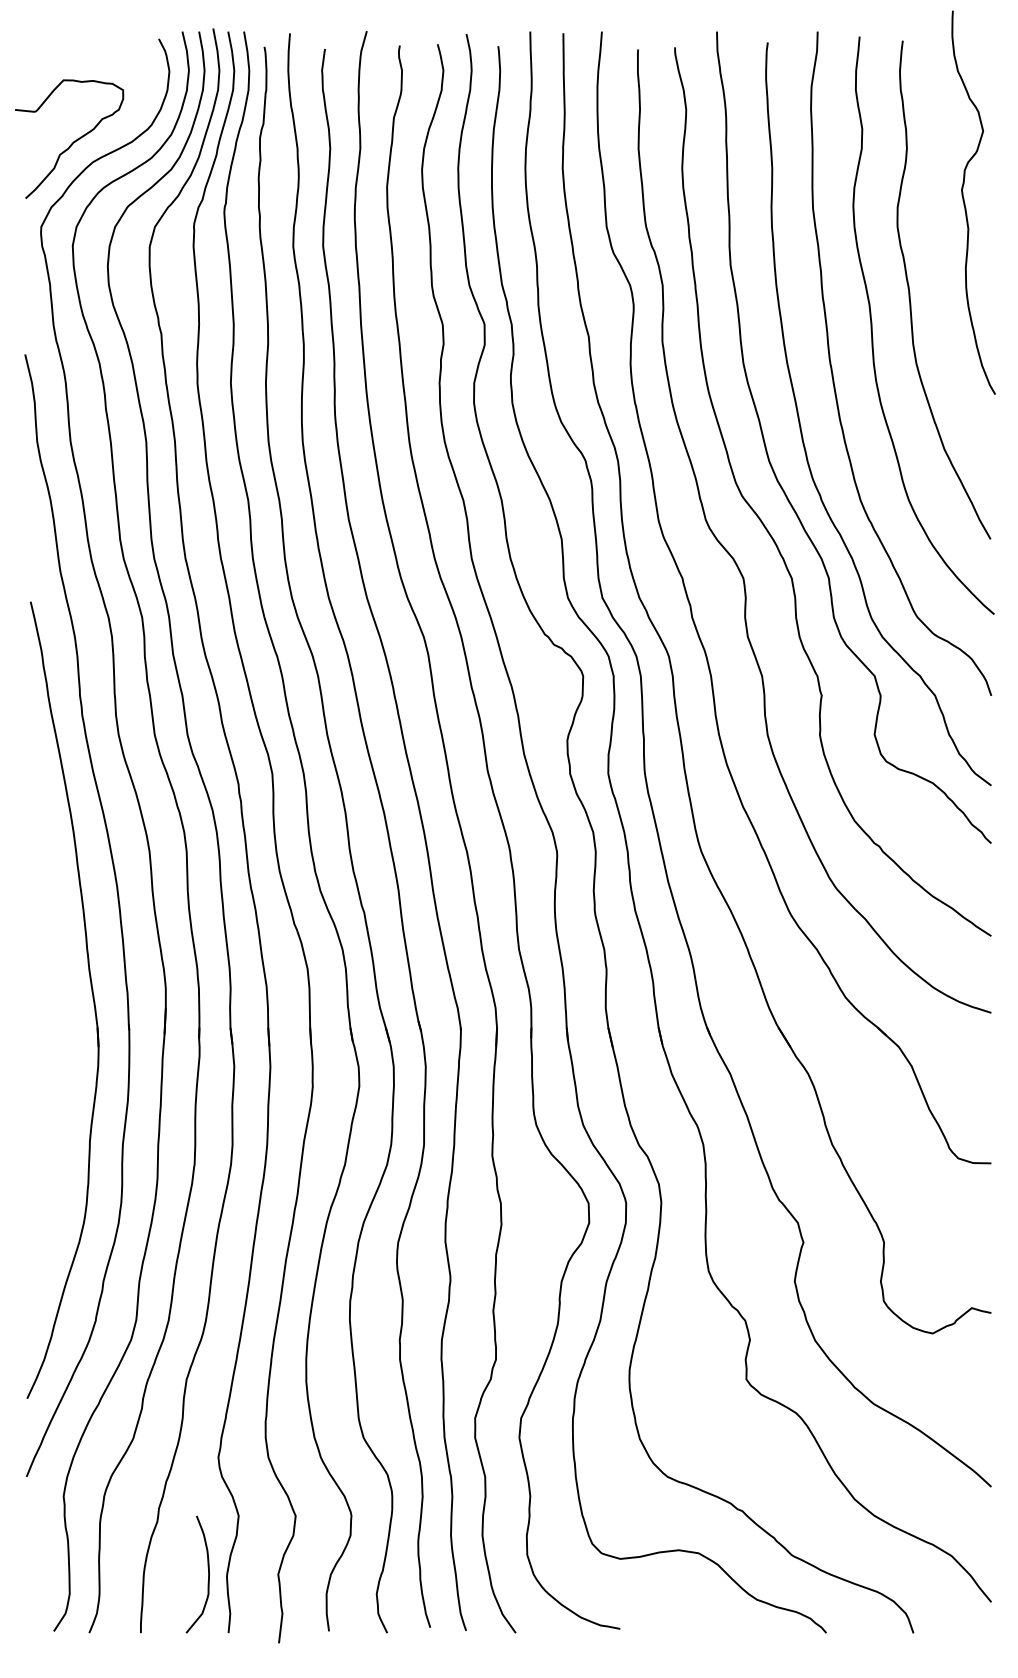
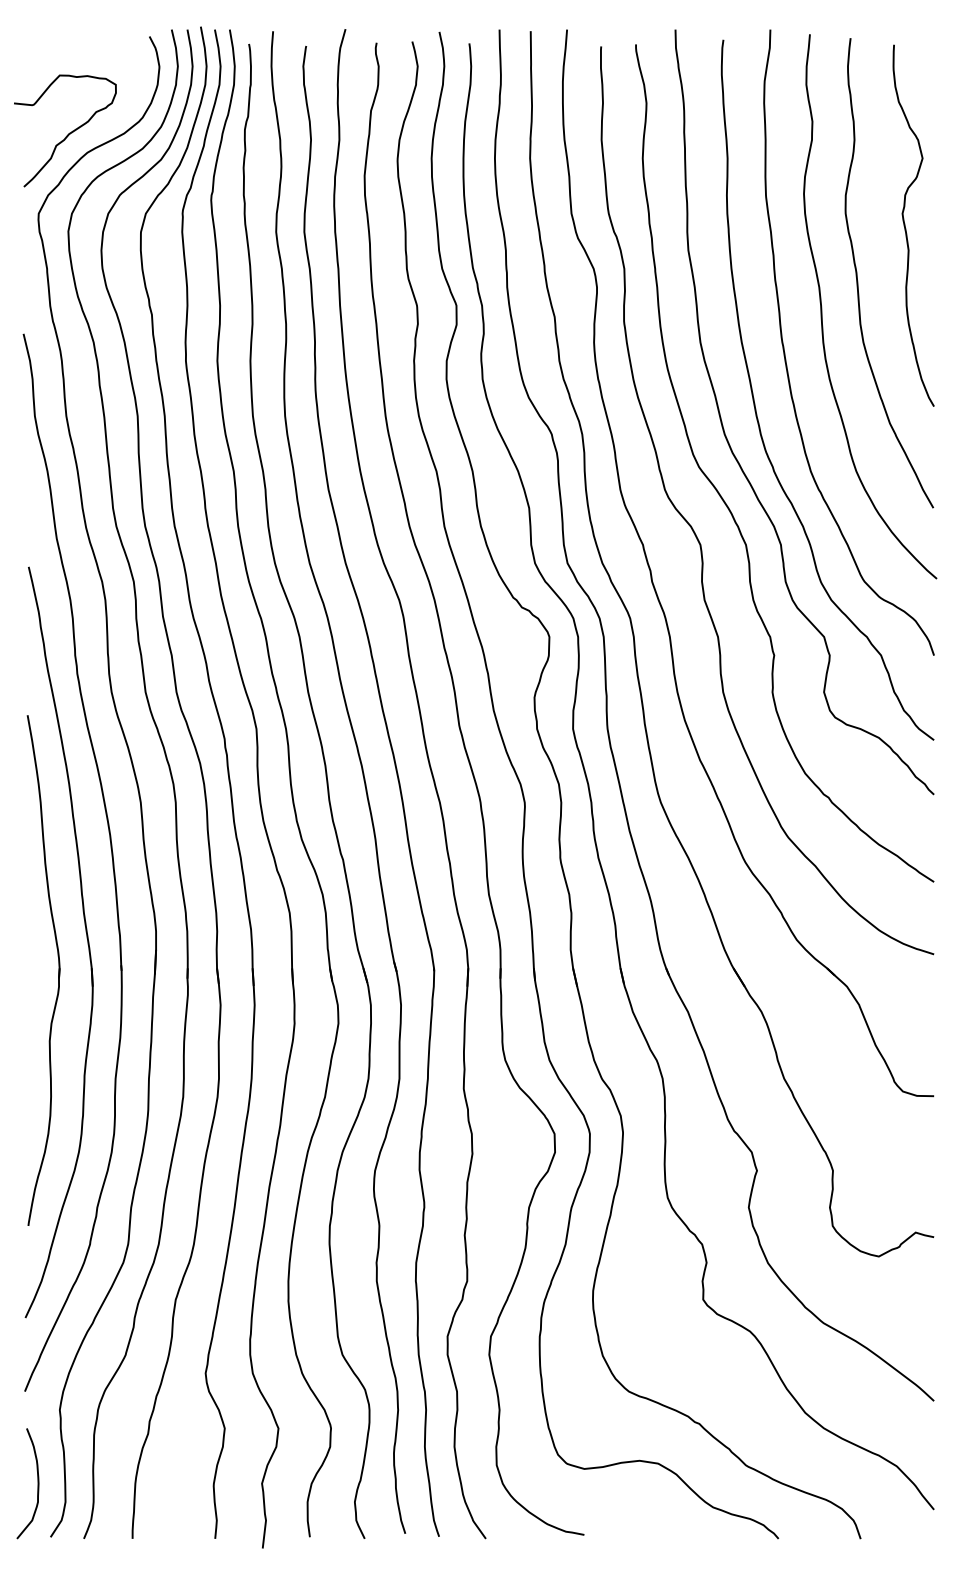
curve: (965, 203) -> (905, 226), moved
part: (62, 1030) -> (58, 970), added
curve: (208, 1574) -> (37, 1483), moved

